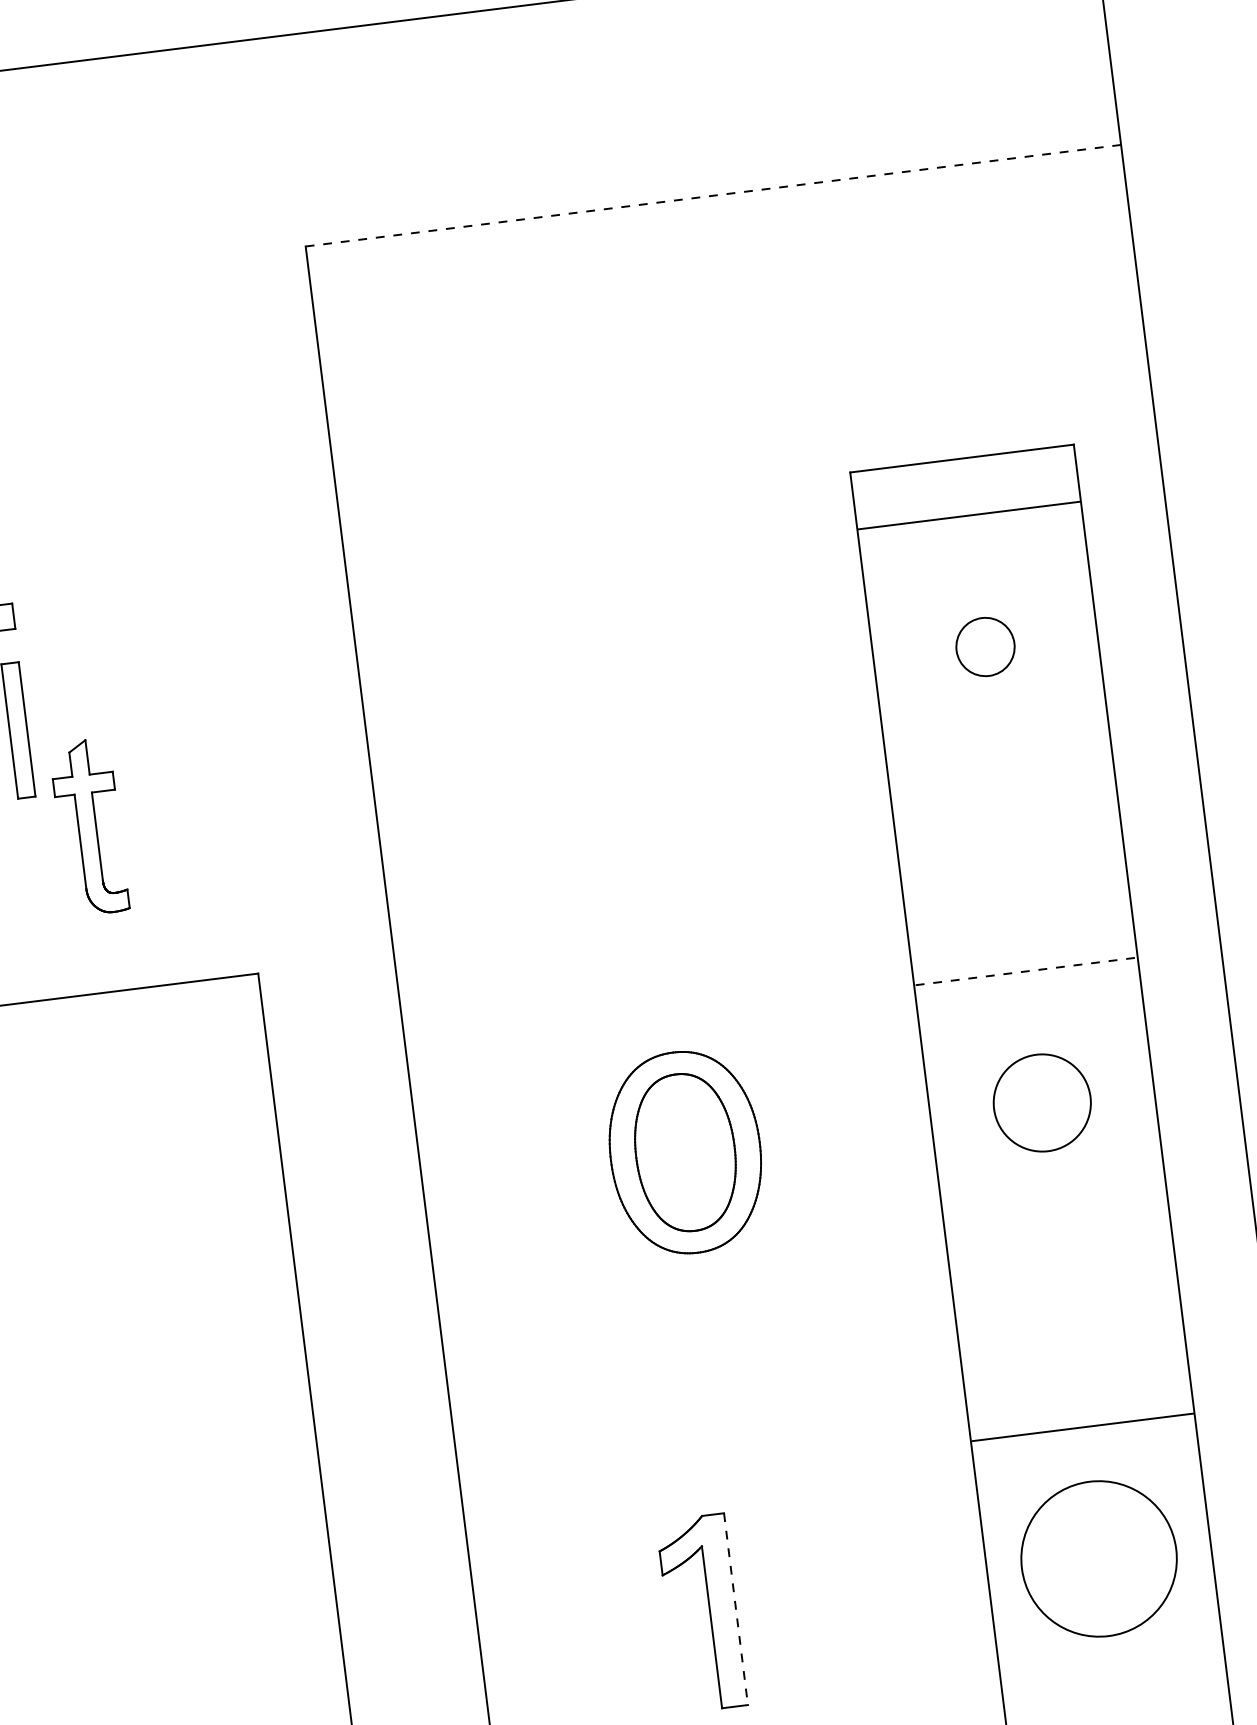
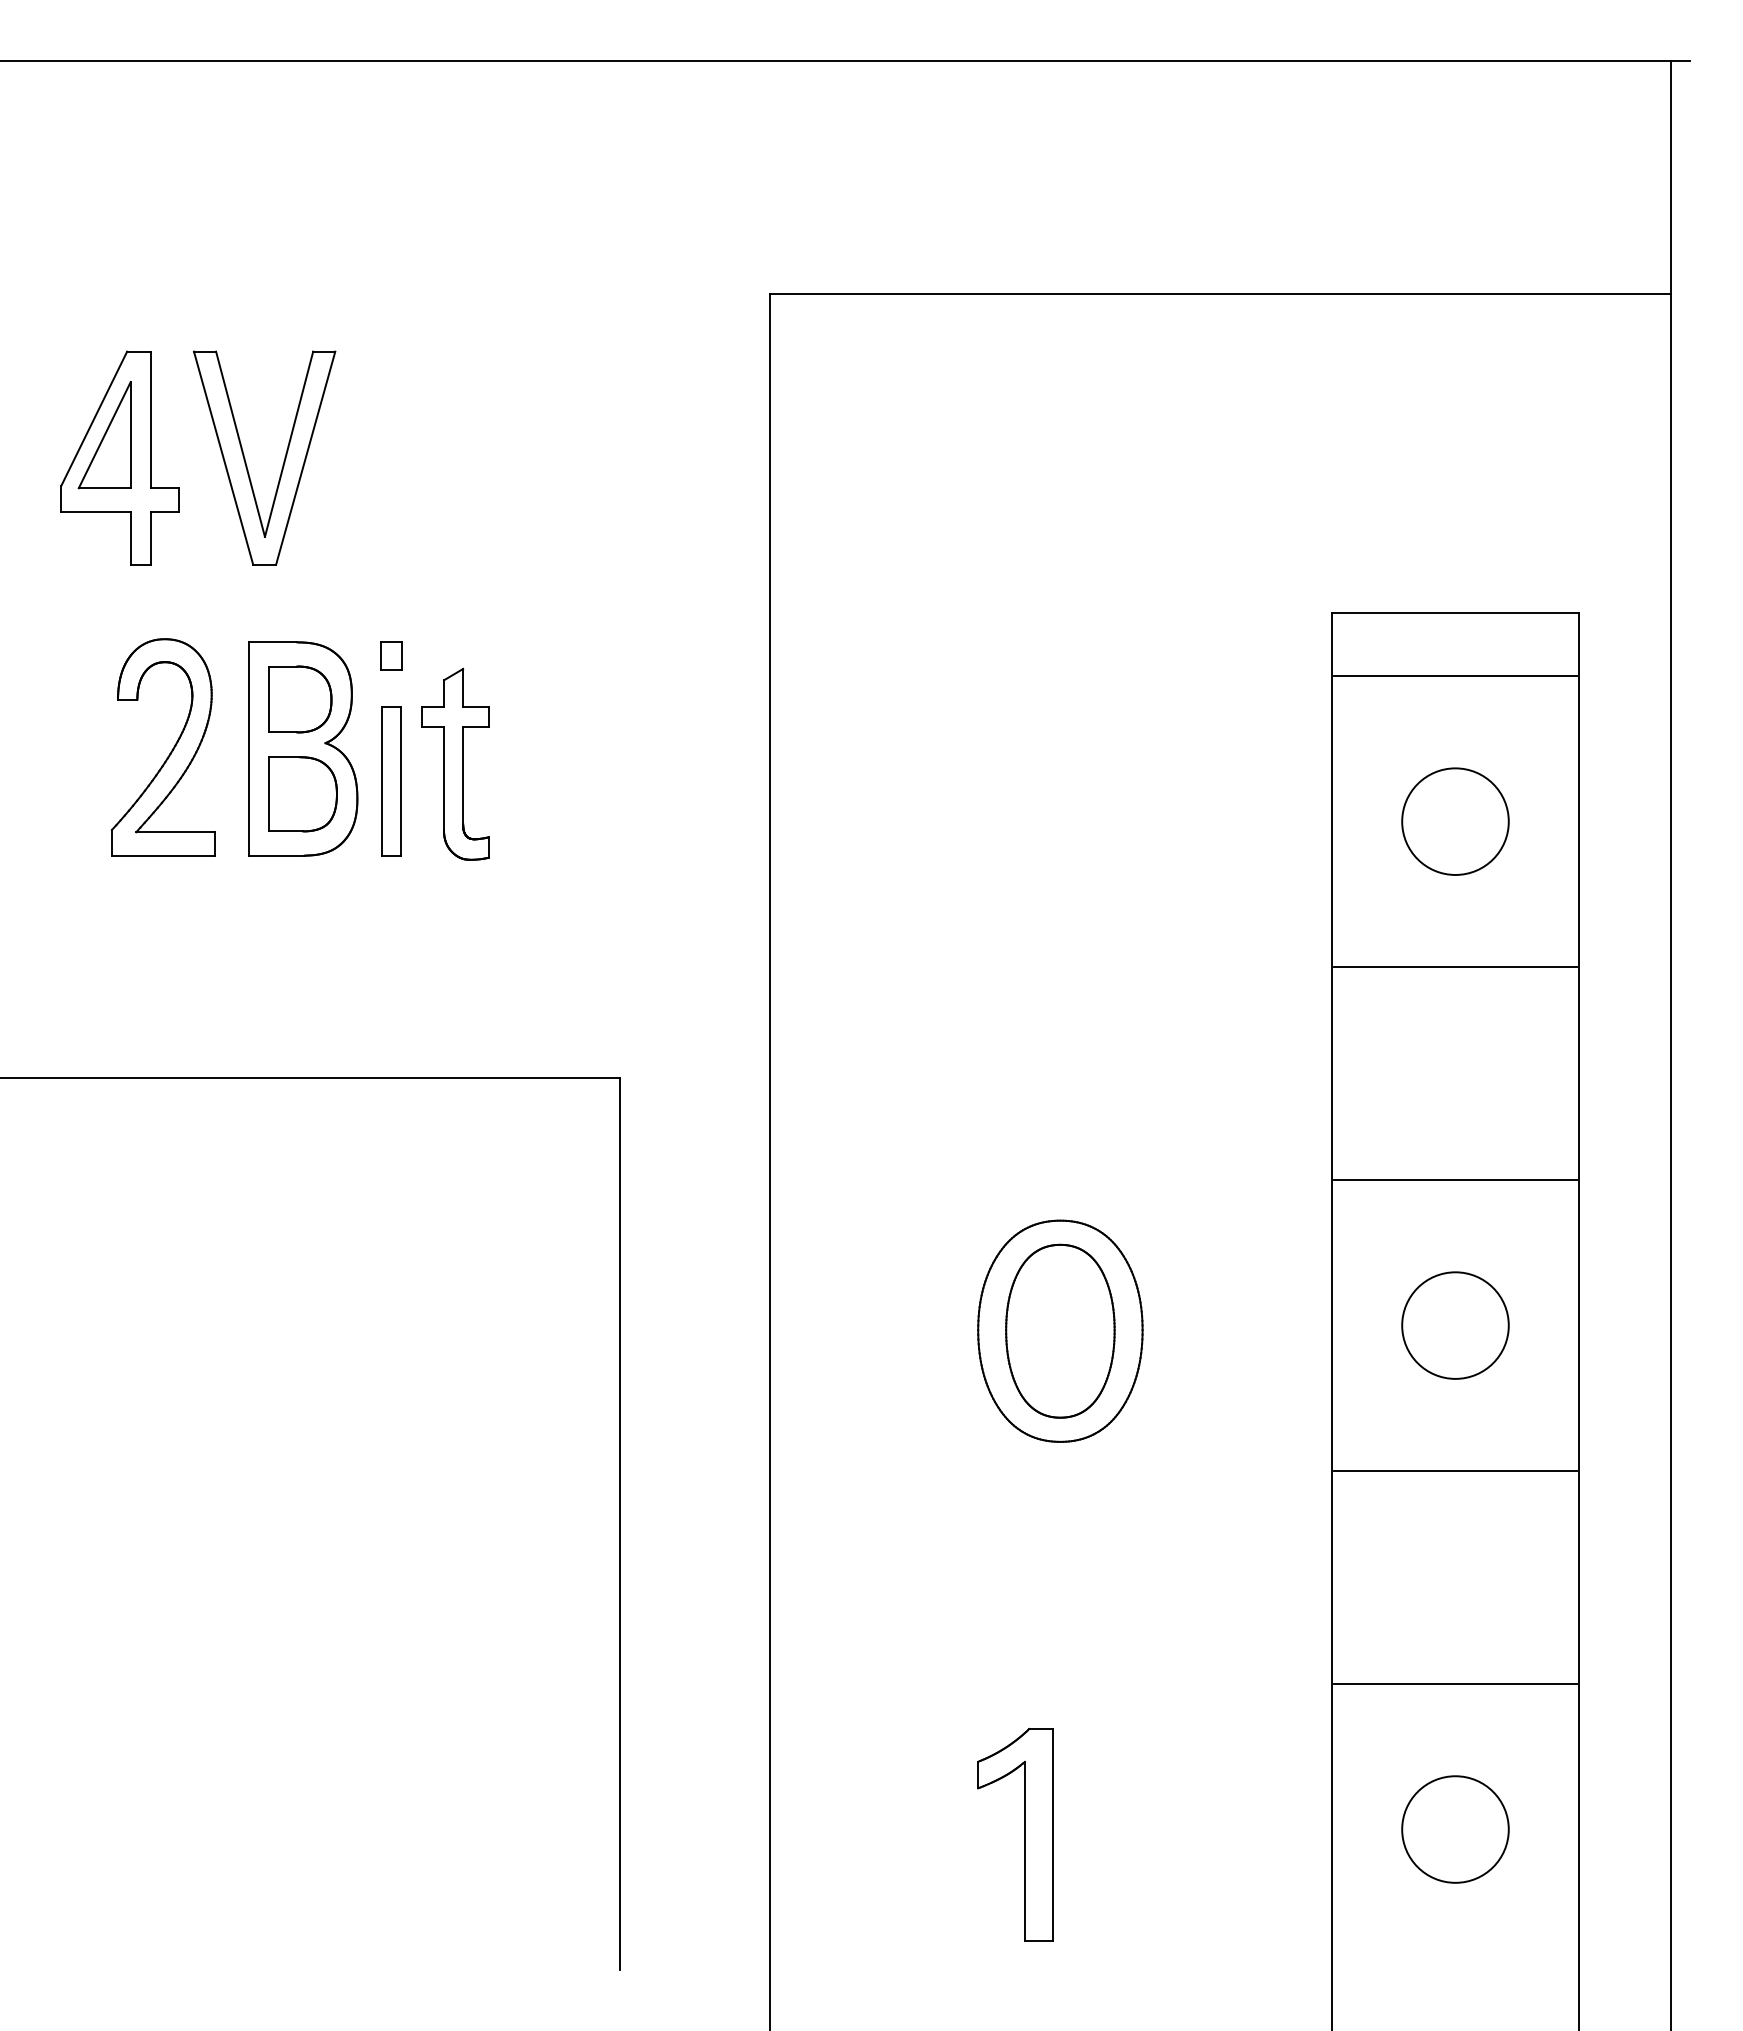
line: (713, 195) -> (1220, 293), dashed -> solid
circle: (985, 646) -> (1455, 821), size x1.67
line: (1001, 779) -> (1455, 967), added
part: (89, 826) -> (455, 763), moved
line: (1025, 971) -> (1455, 1180), dashed -> solid
line: (1058, 1234) -> (1455, 1470), added
circle: (1099, 1558) -> (1455, 1829), size x0.62
line: (735, 1608) -> (1053, 1834), dashed -> solid

